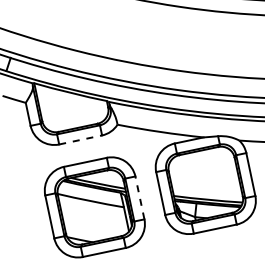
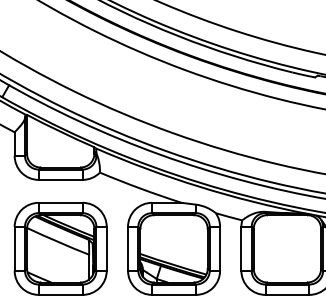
line: (80, 139) -> (60, 179), dashed -> solid
line: (139, 197) -> (106, 248), dashed -> solid

